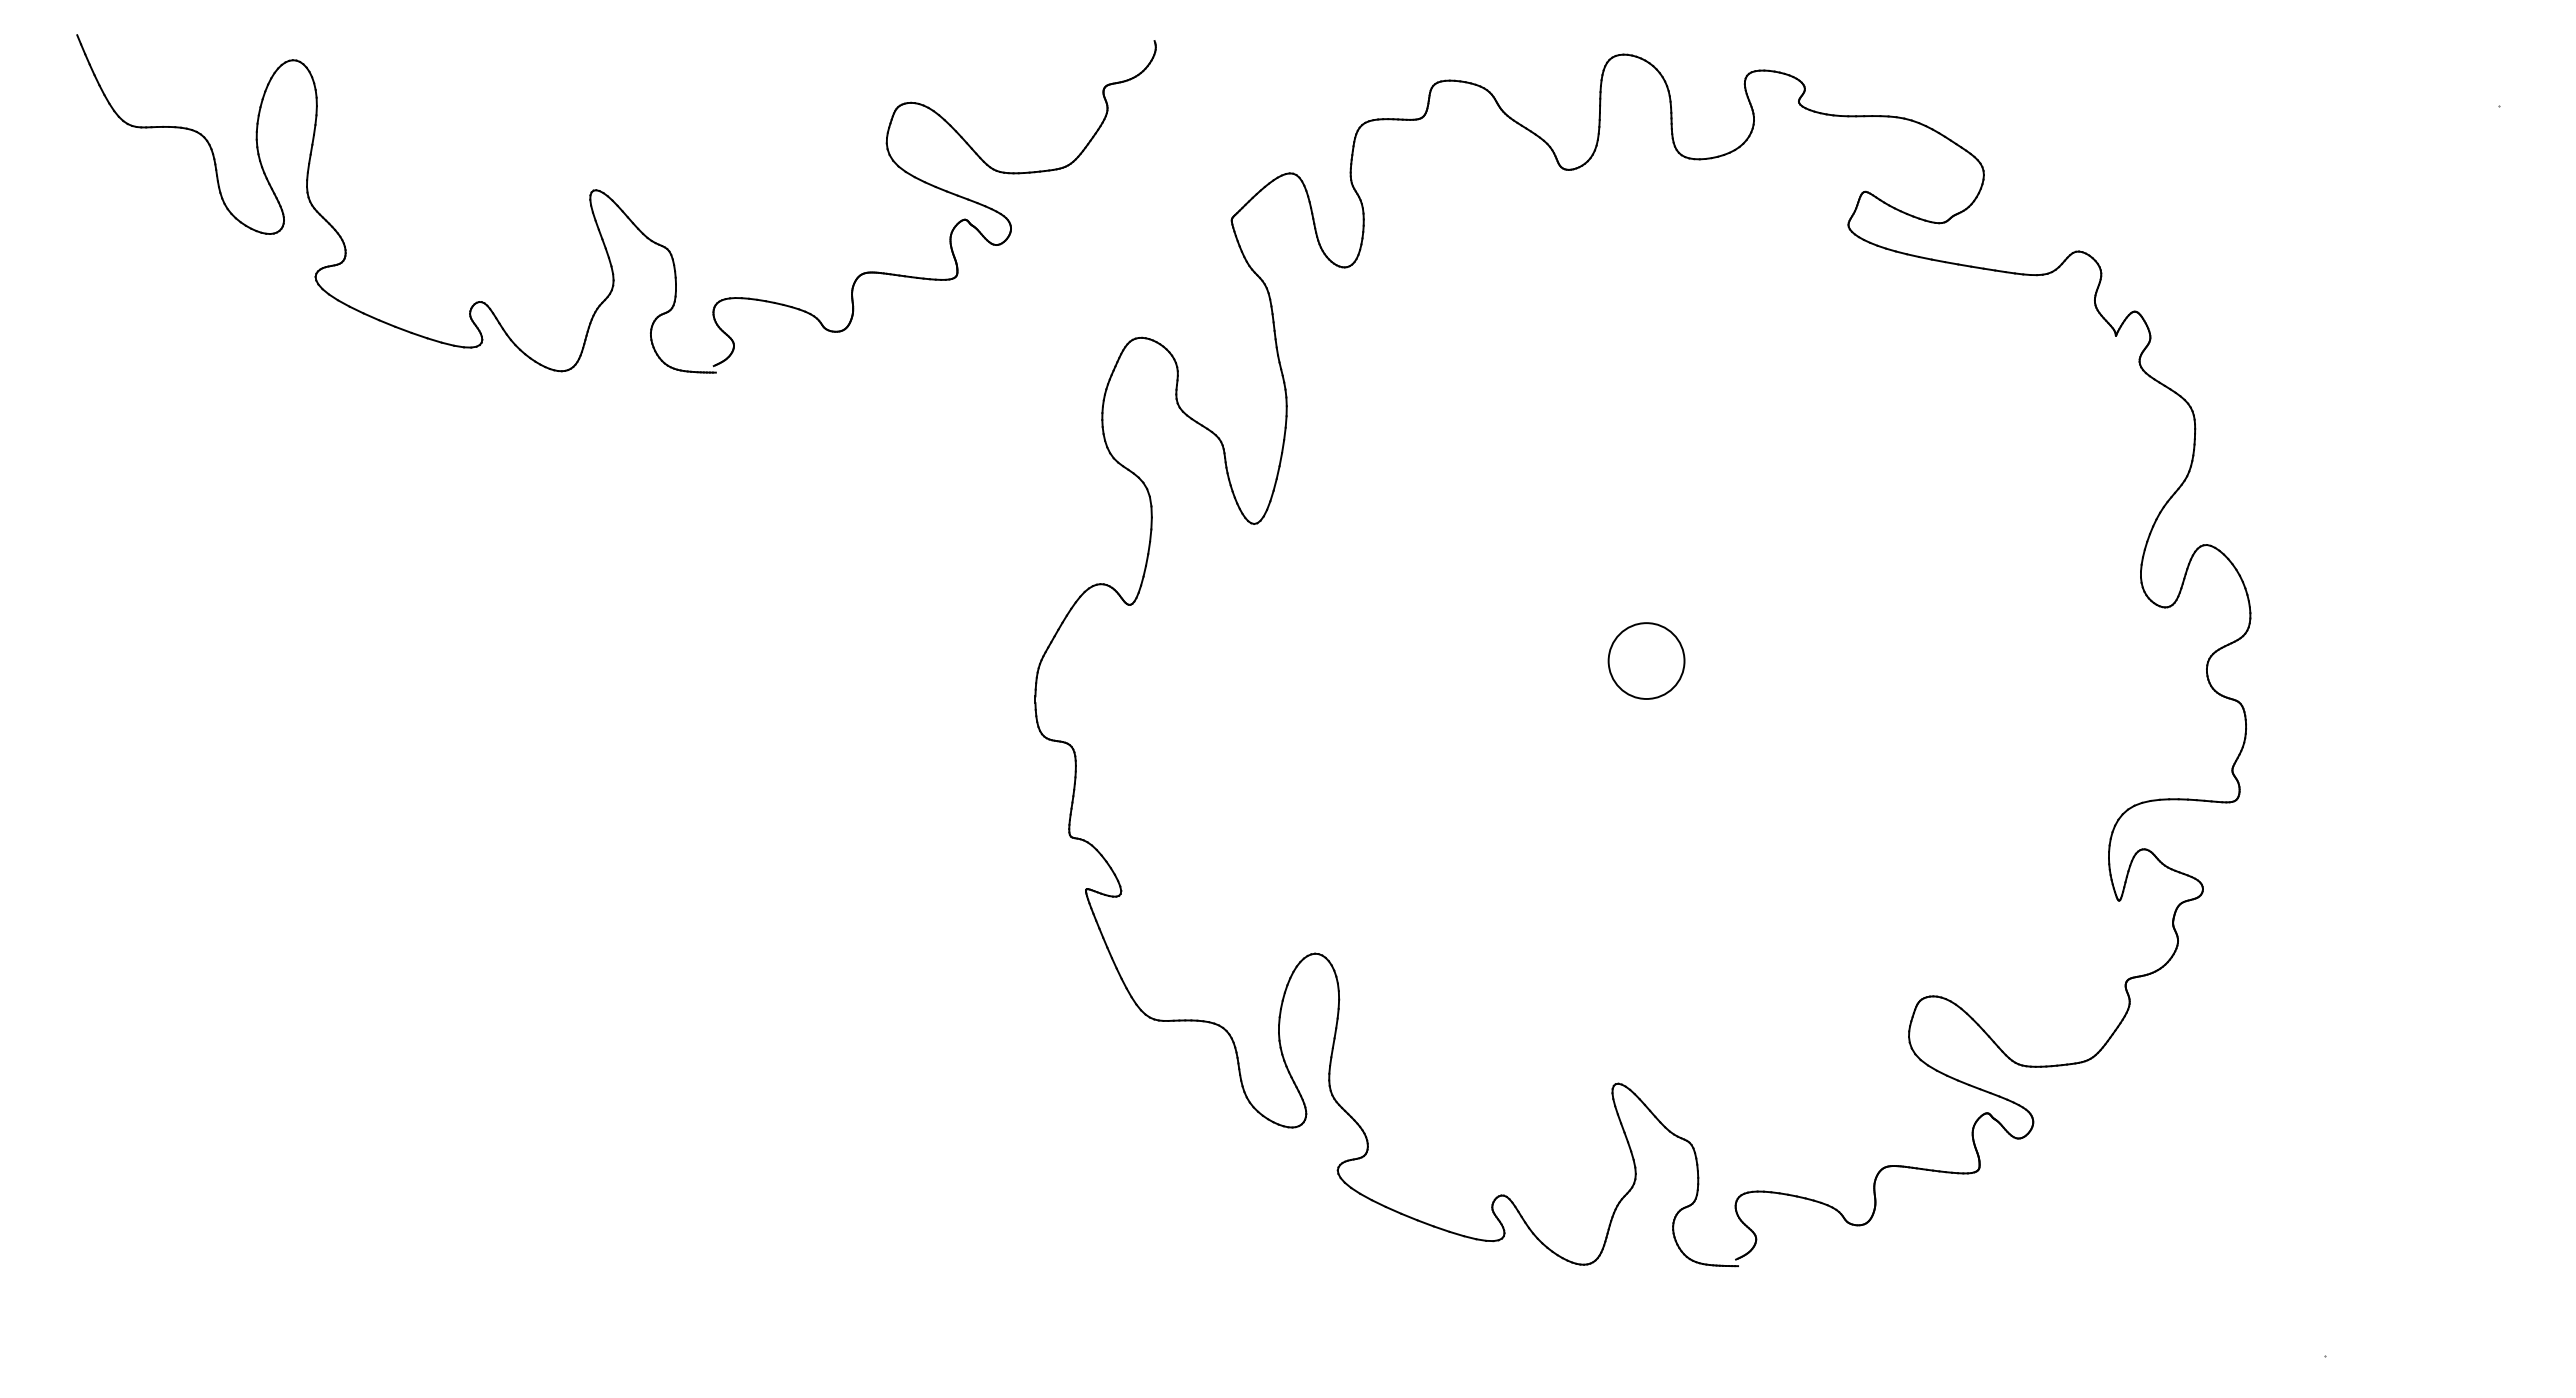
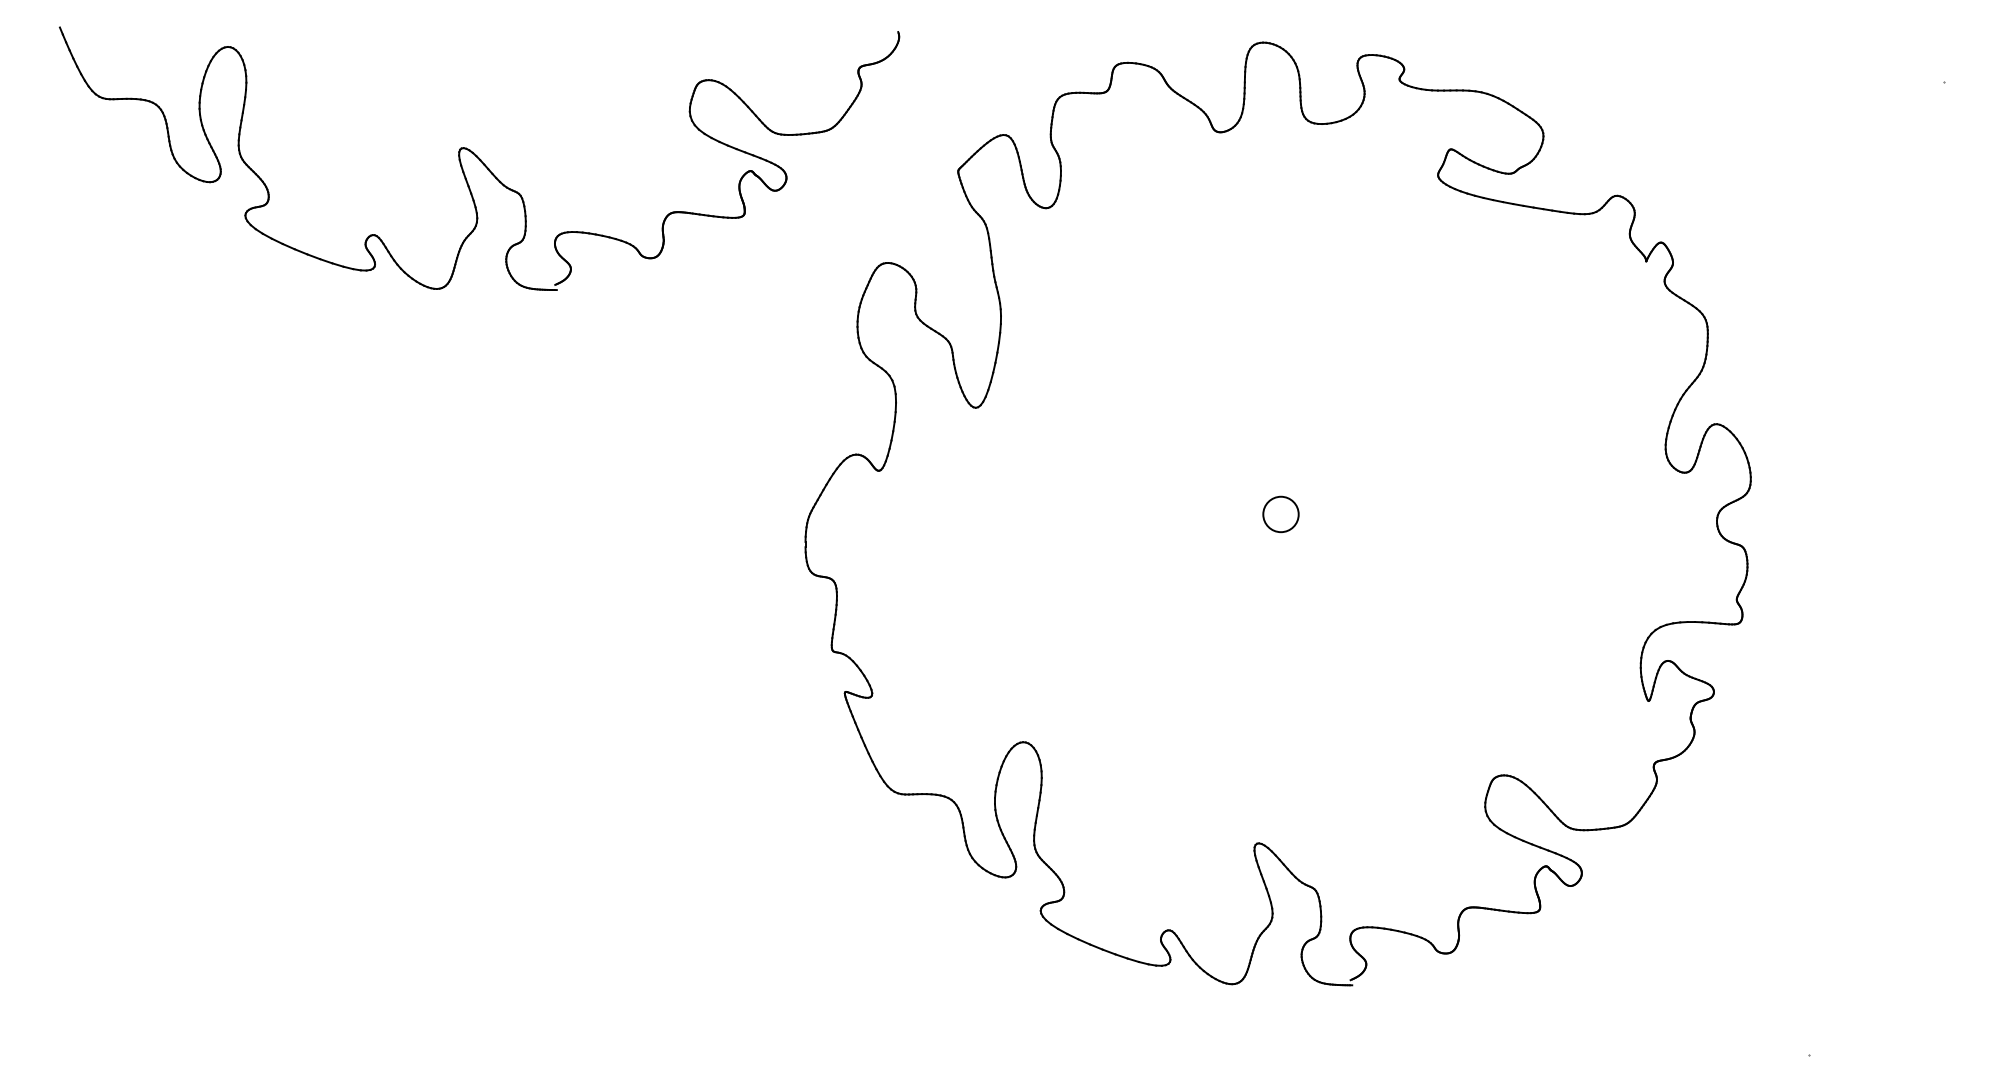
circle: (1646, 660) -> (1280, 514), size x0.6

